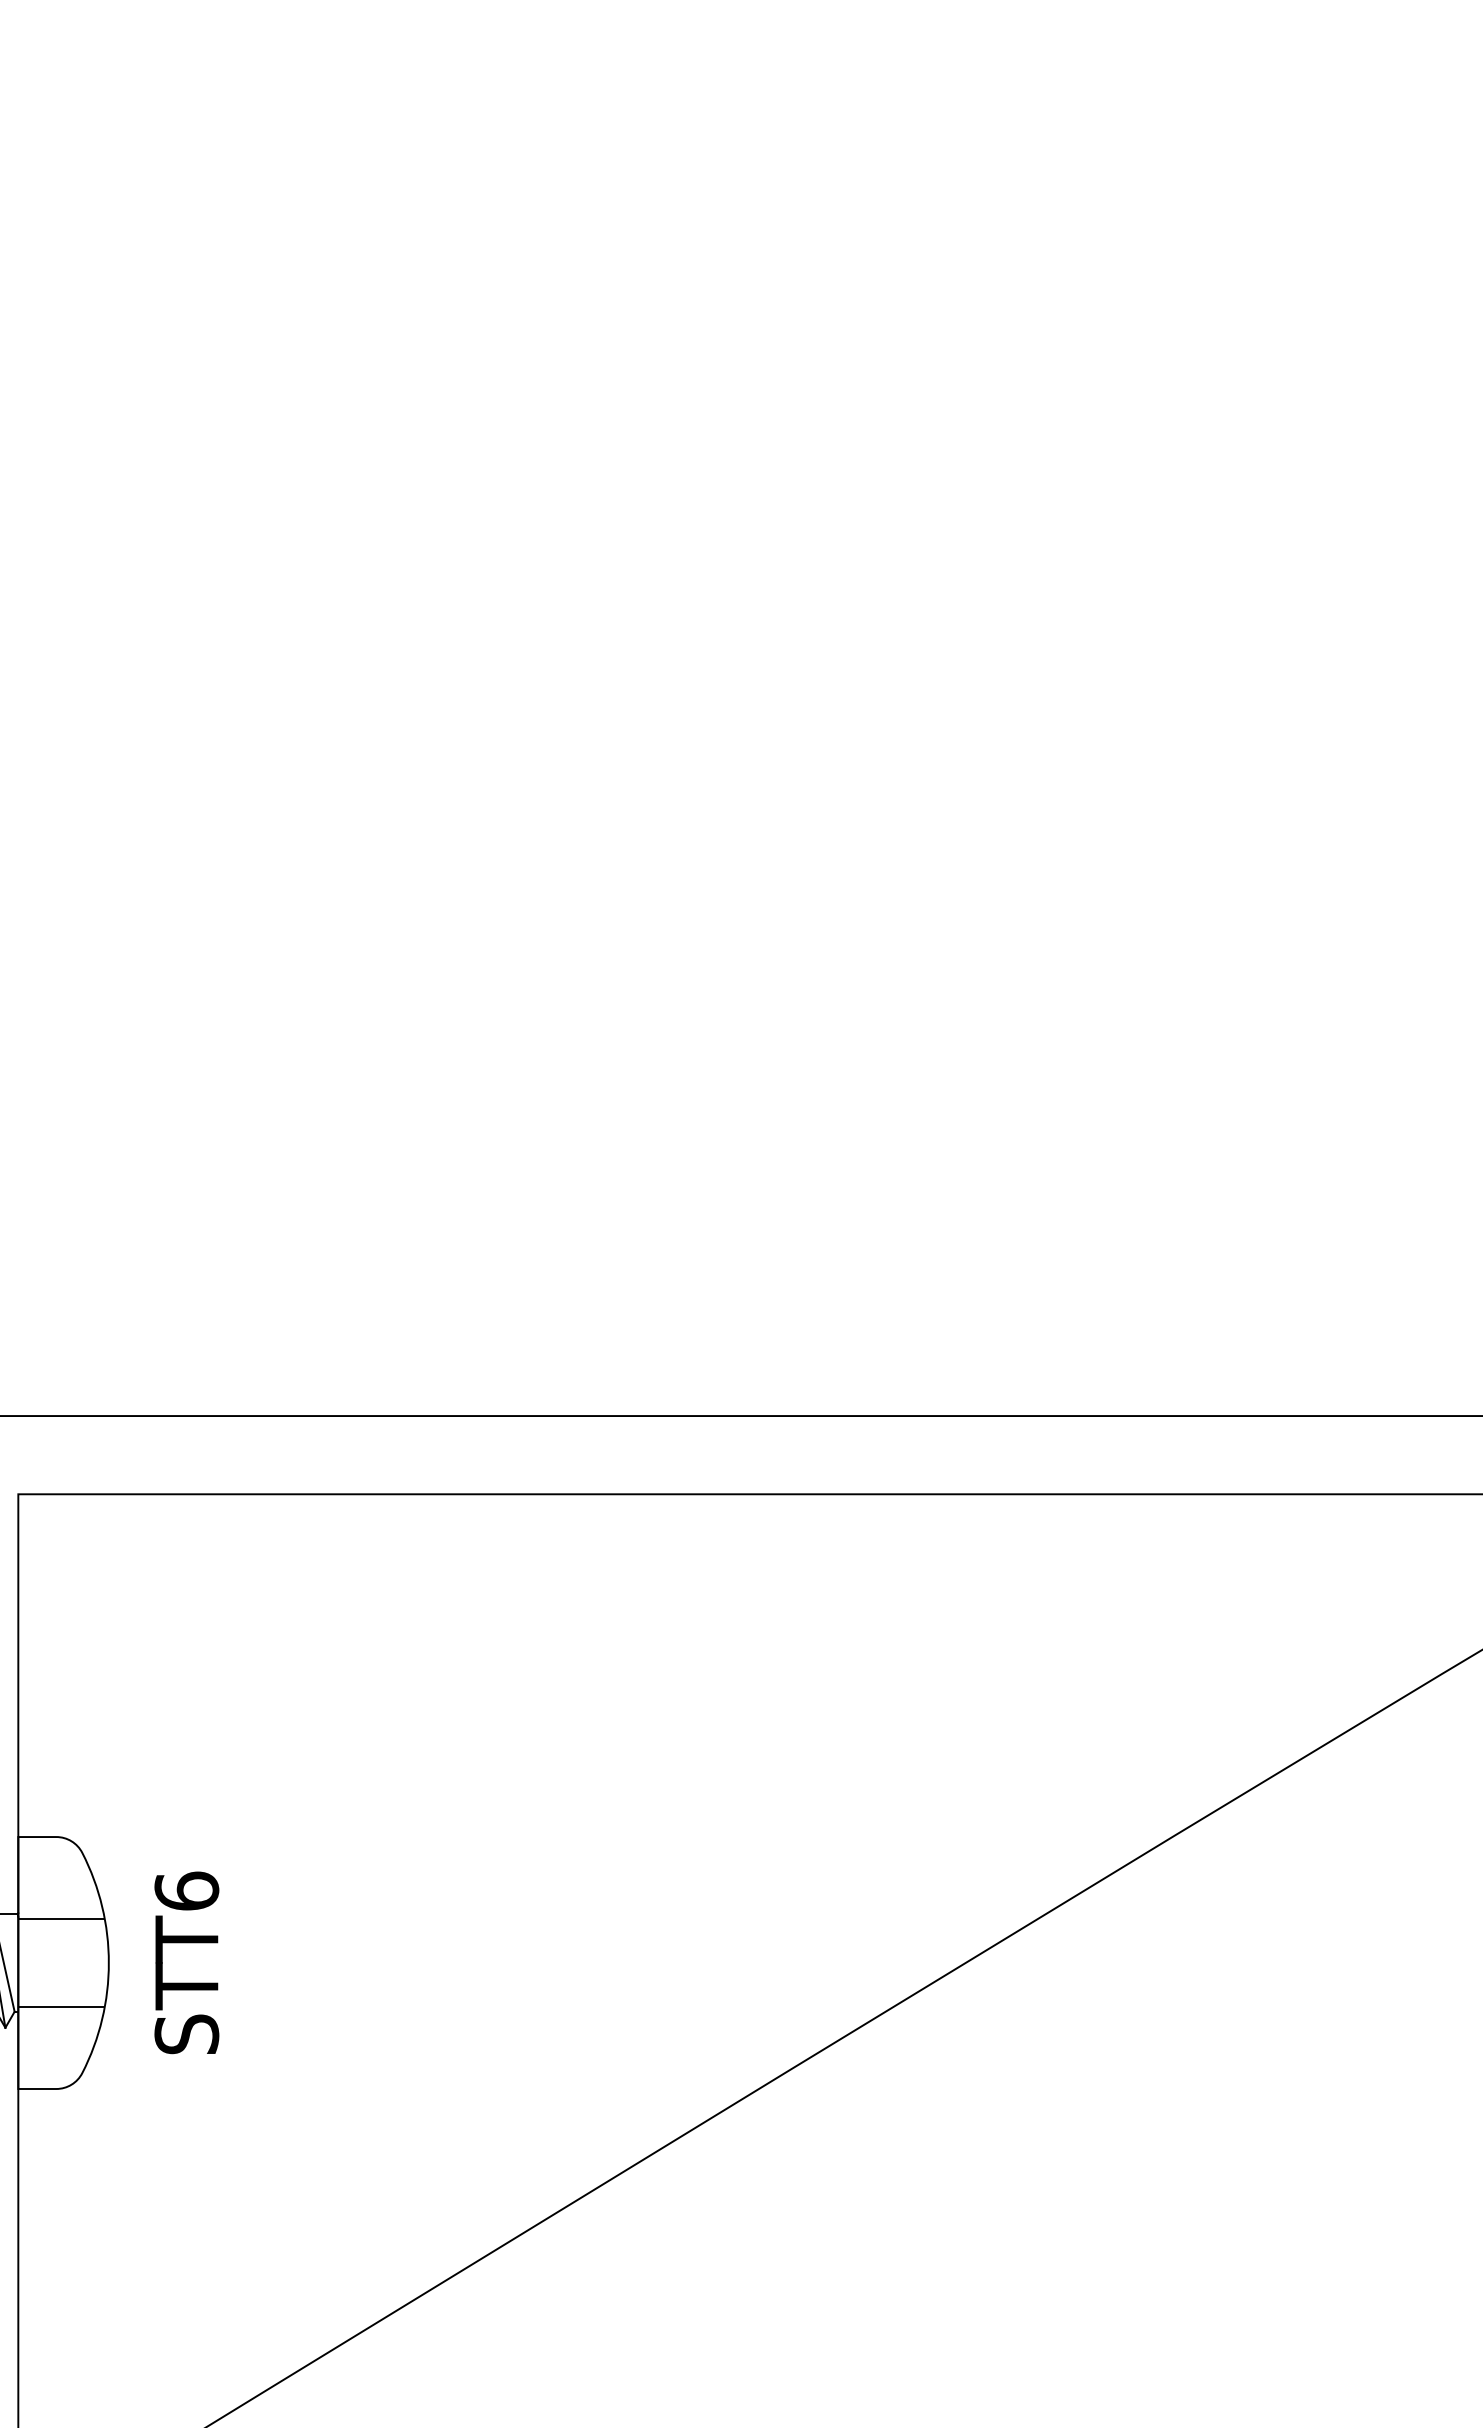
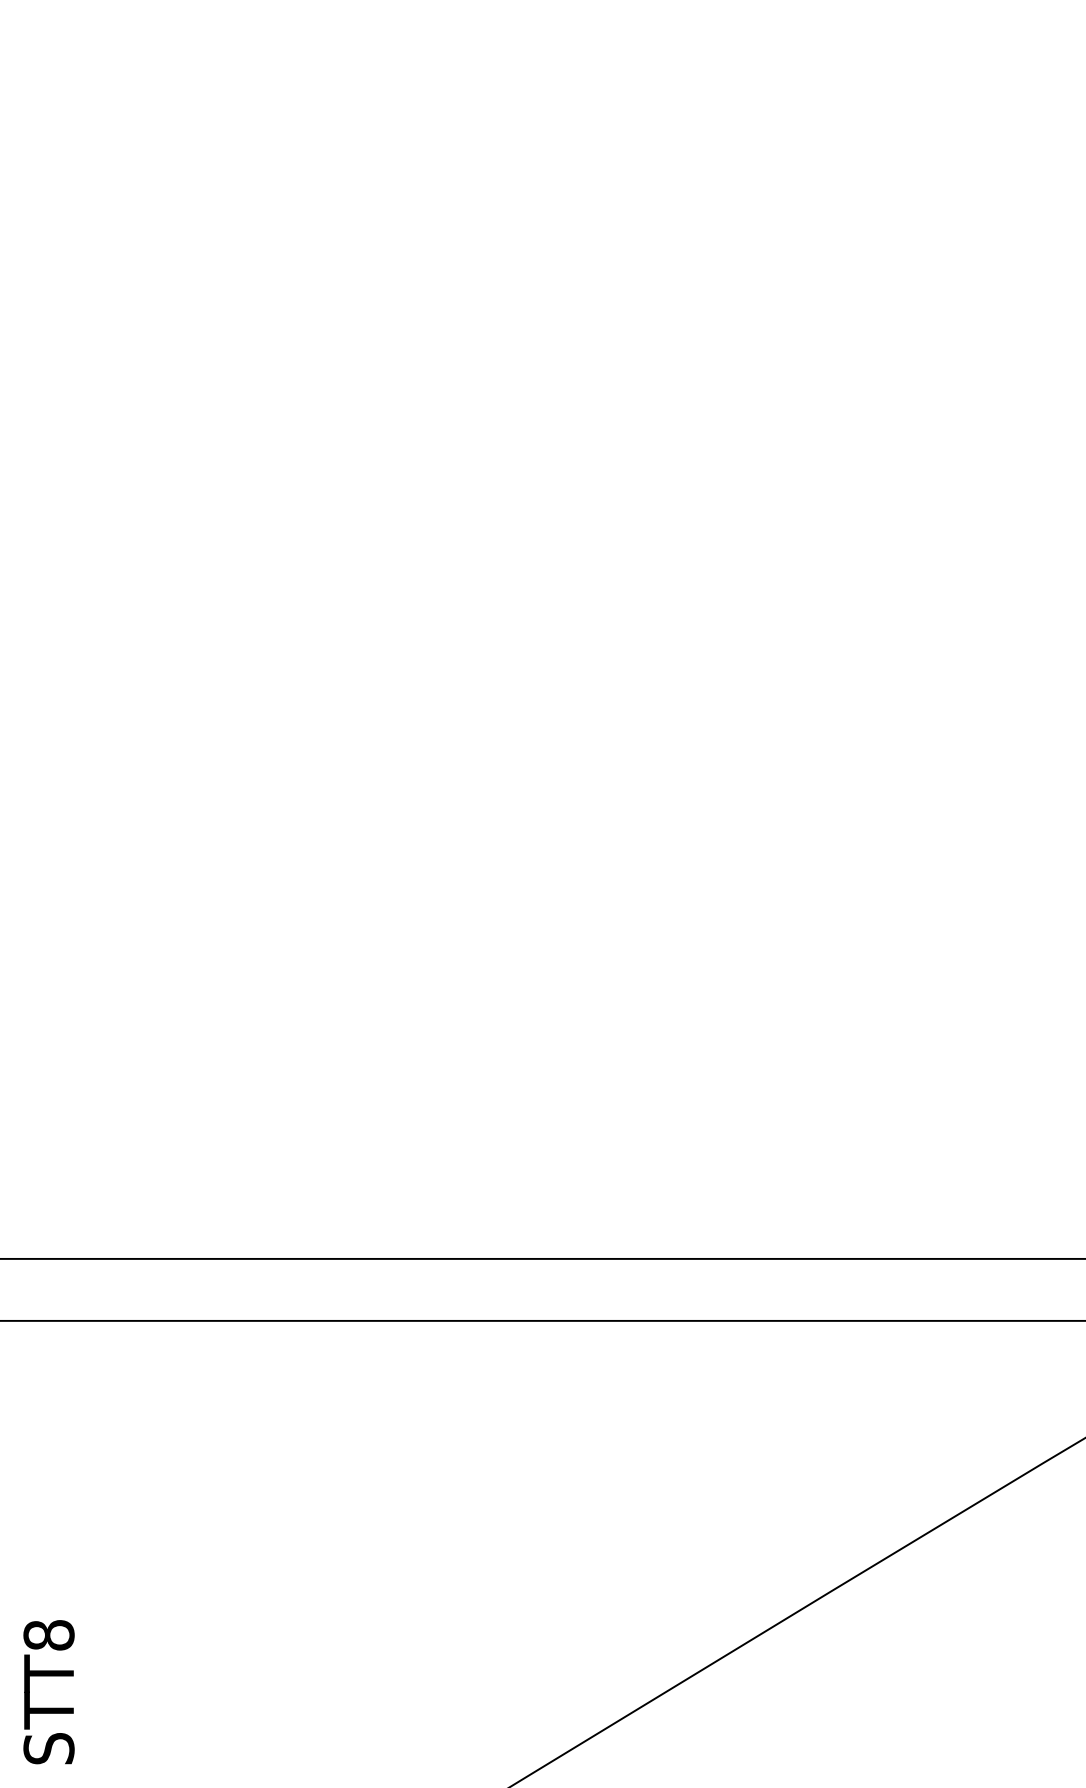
text: (186, 1890) -> (48, 1634), STT6 -> STT8

